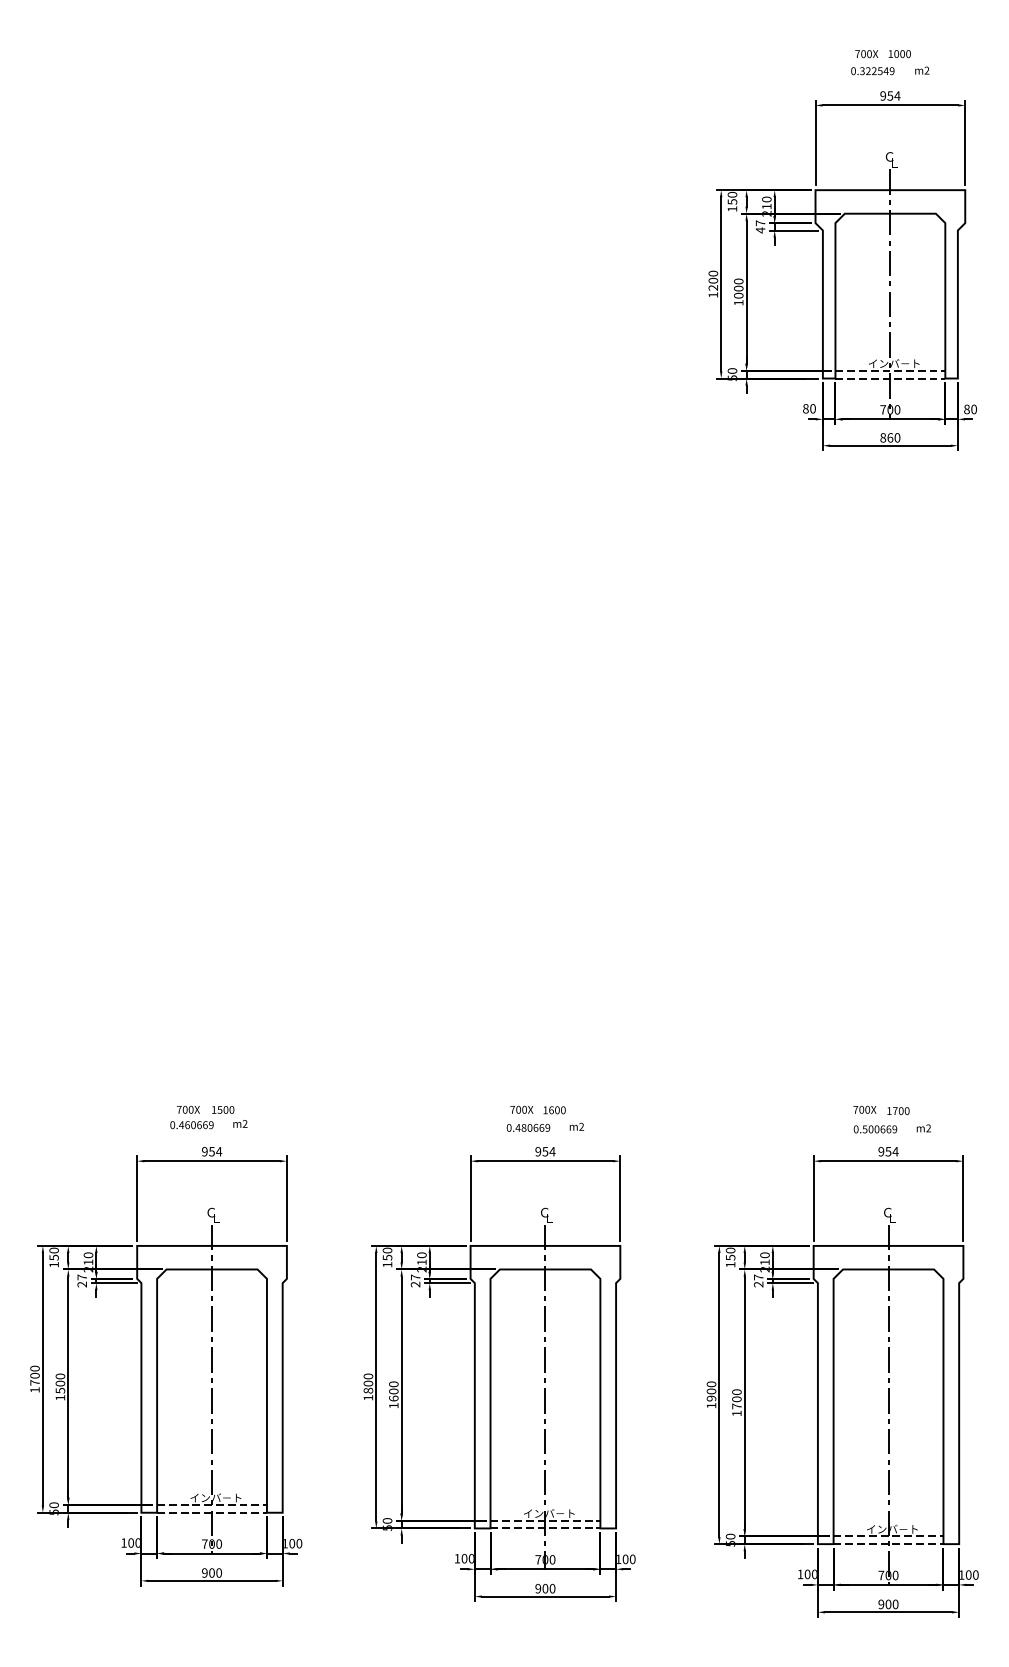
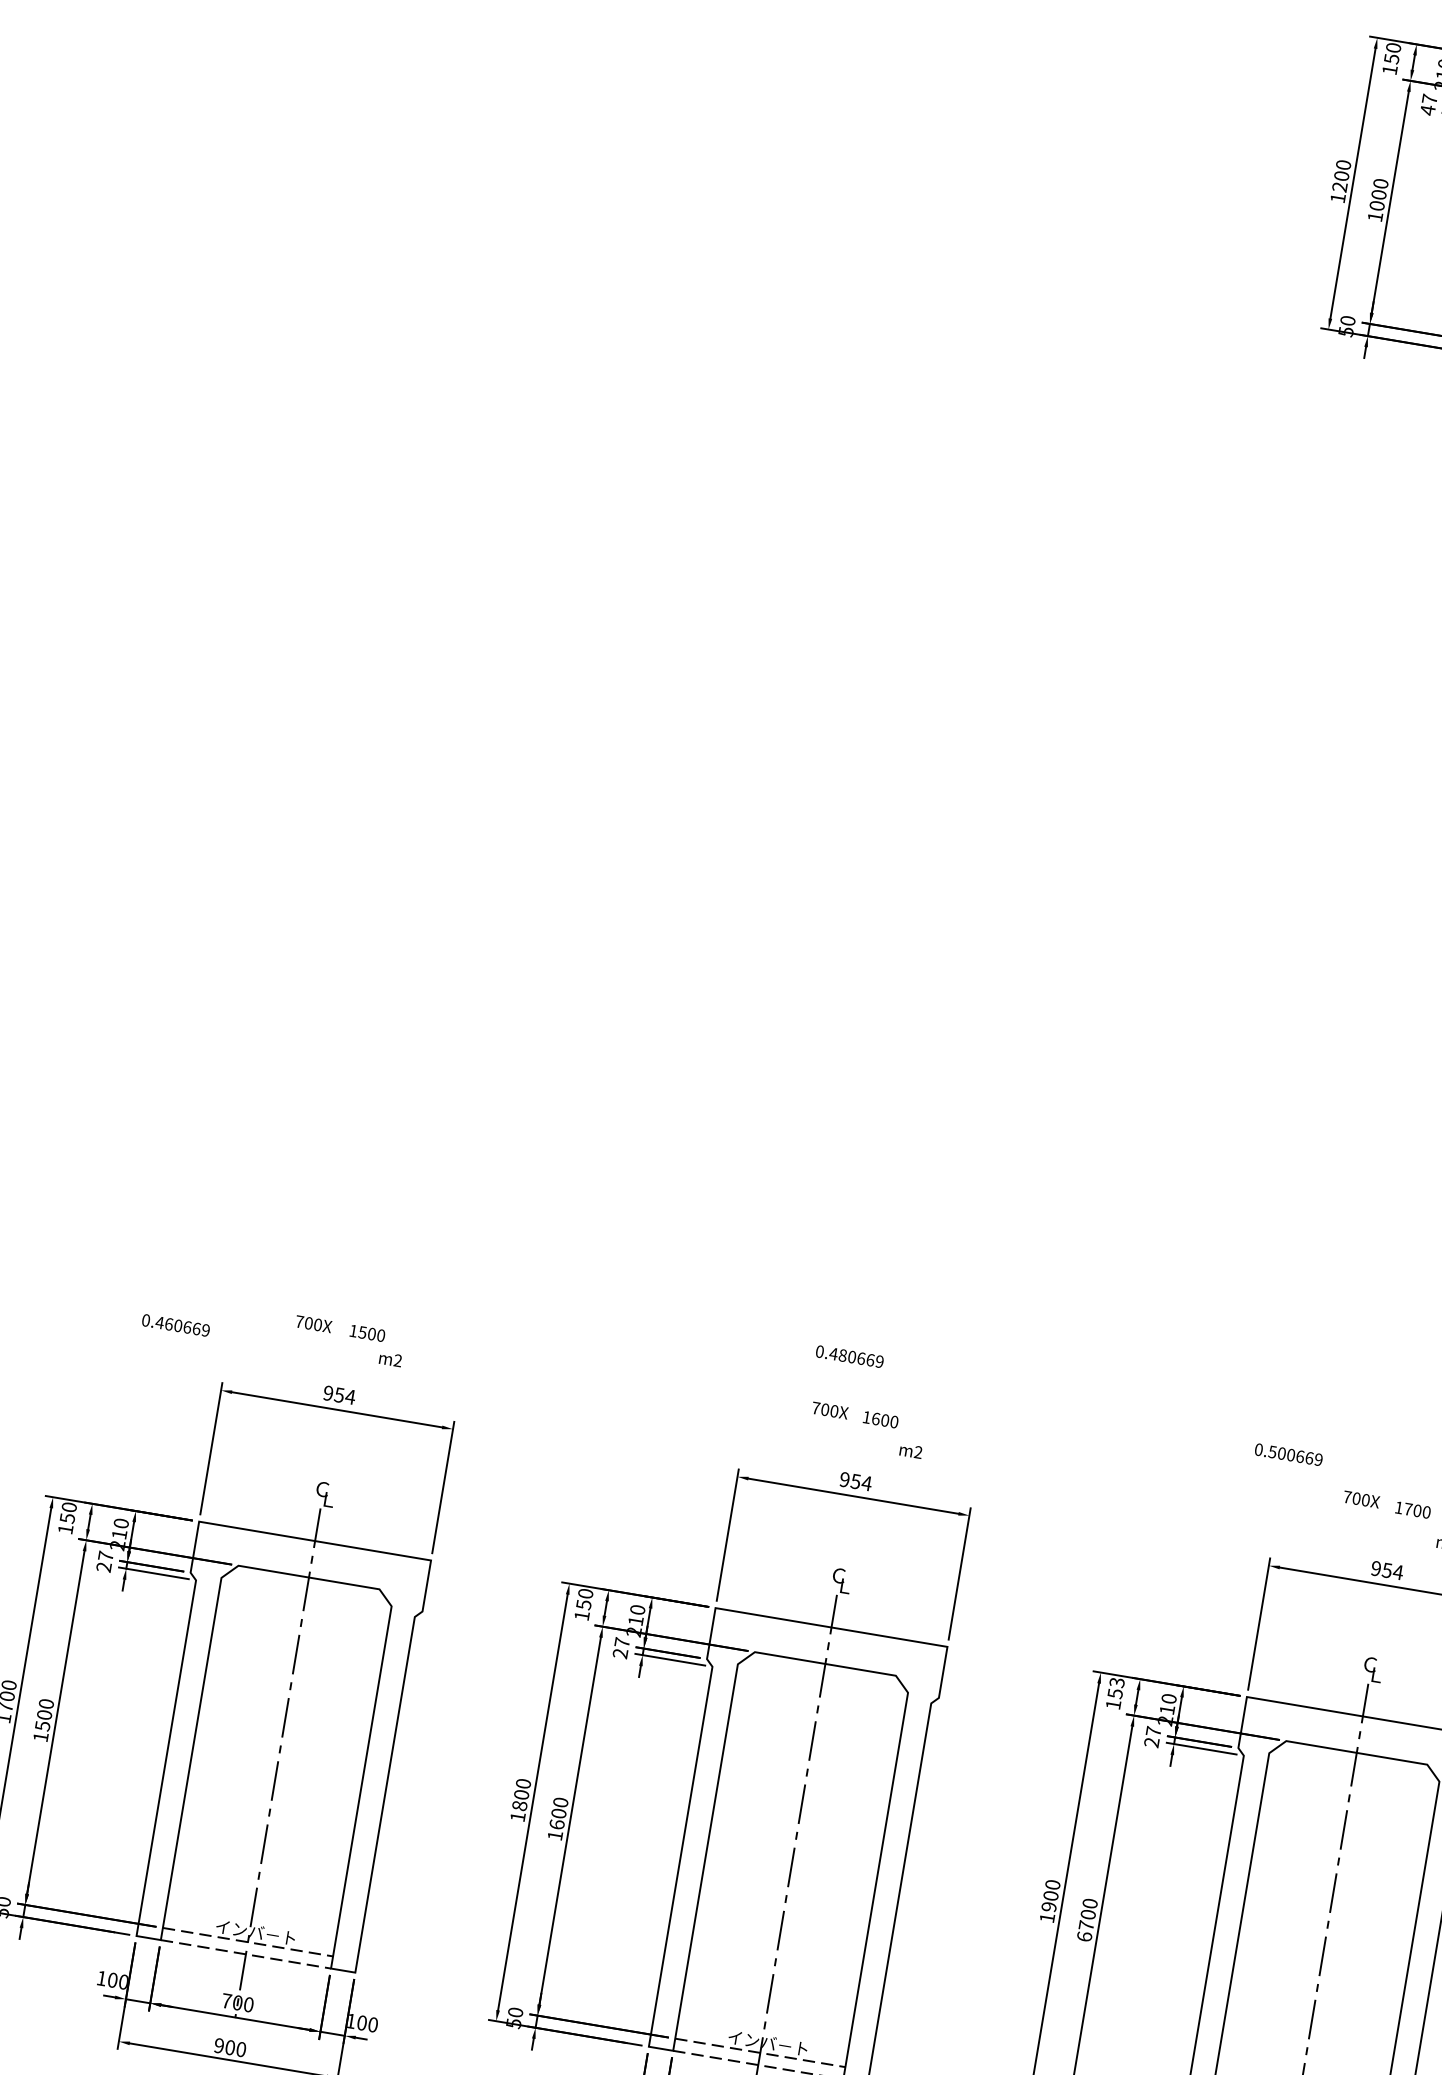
text: (191, 1125) -> (175, 1325), moved
text: (528, 1127) -> (849, 1356), moved
text: (875, 1129) -> (1288, 1454), moved
text: (730, 1250) -> (1116, 1682), 150 -> 153
text: (736, 1413) -> (1083, 1936), 1700 -> 6700

